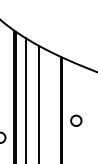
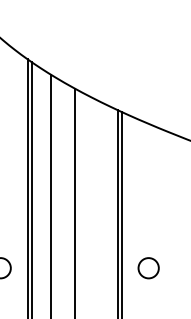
circle: (76, 120) -> (149, 267), moved

